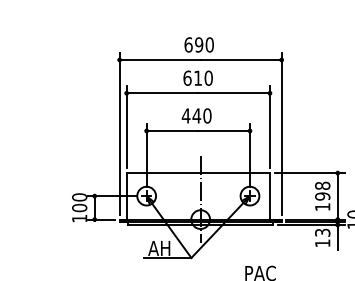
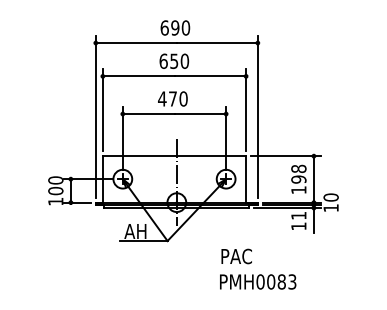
text: (198, 78) -> (174, 61), 610 -> 650
text: (196, 115) -> (172, 98), 440 -> 470
text: (322, 232) -> (298, 215), 13 -> 11

